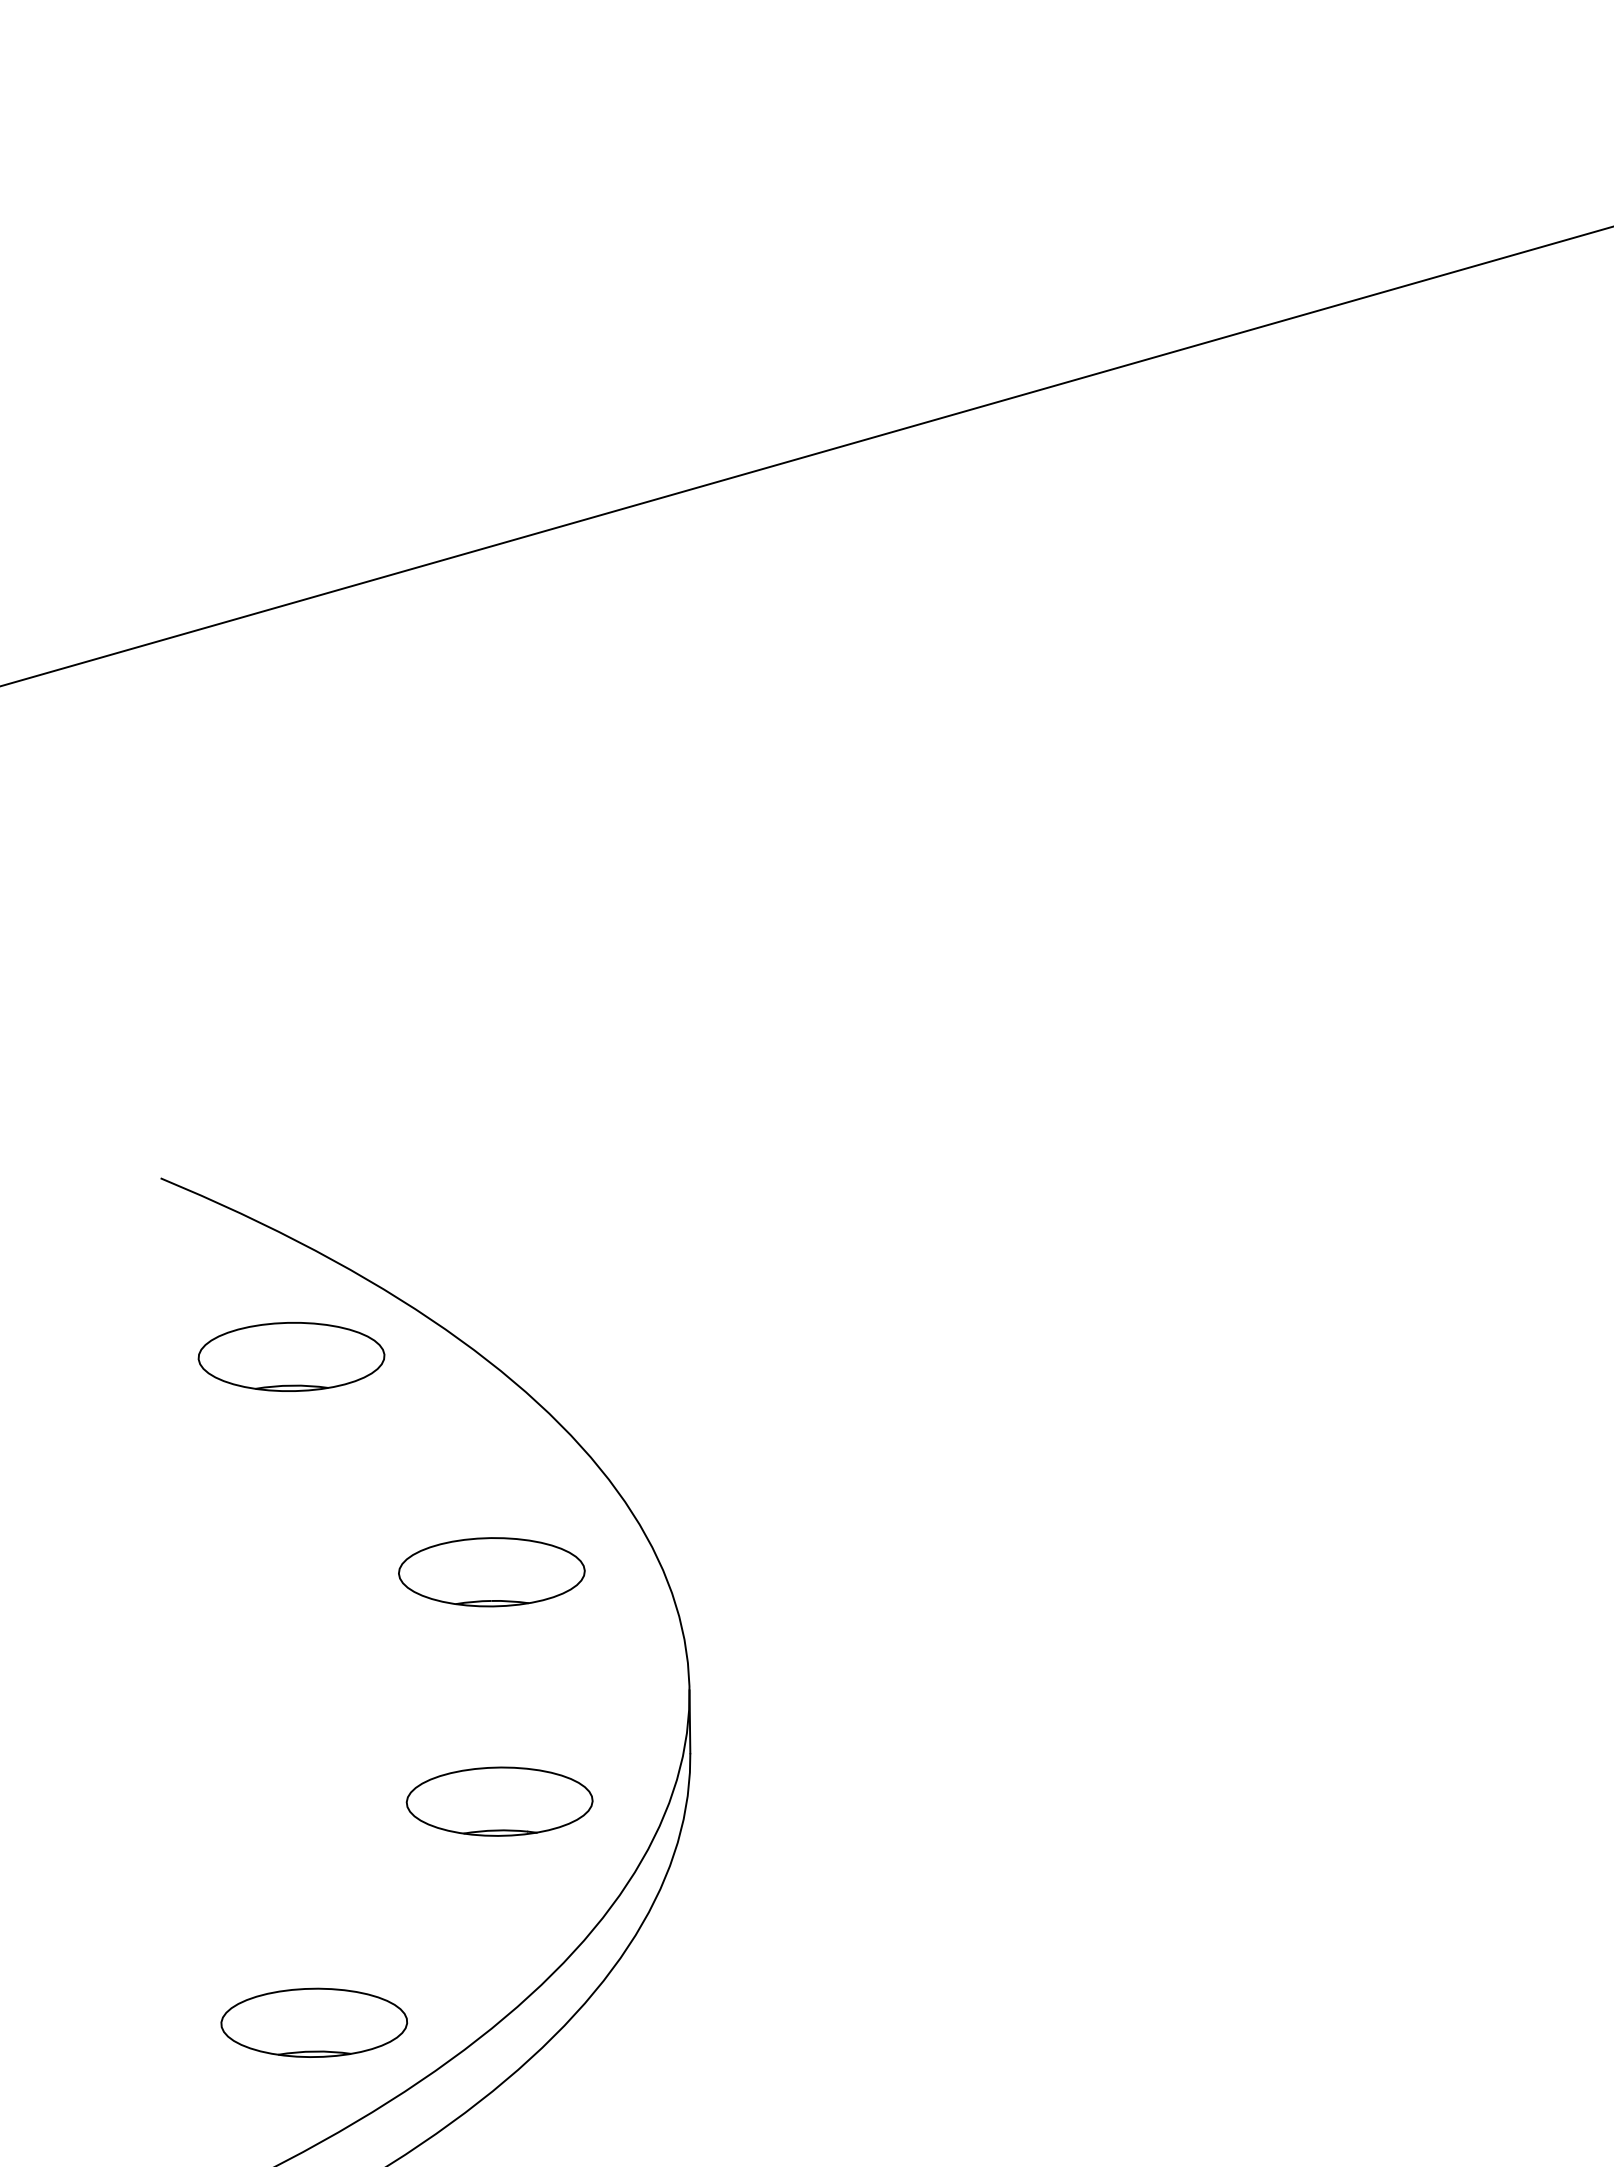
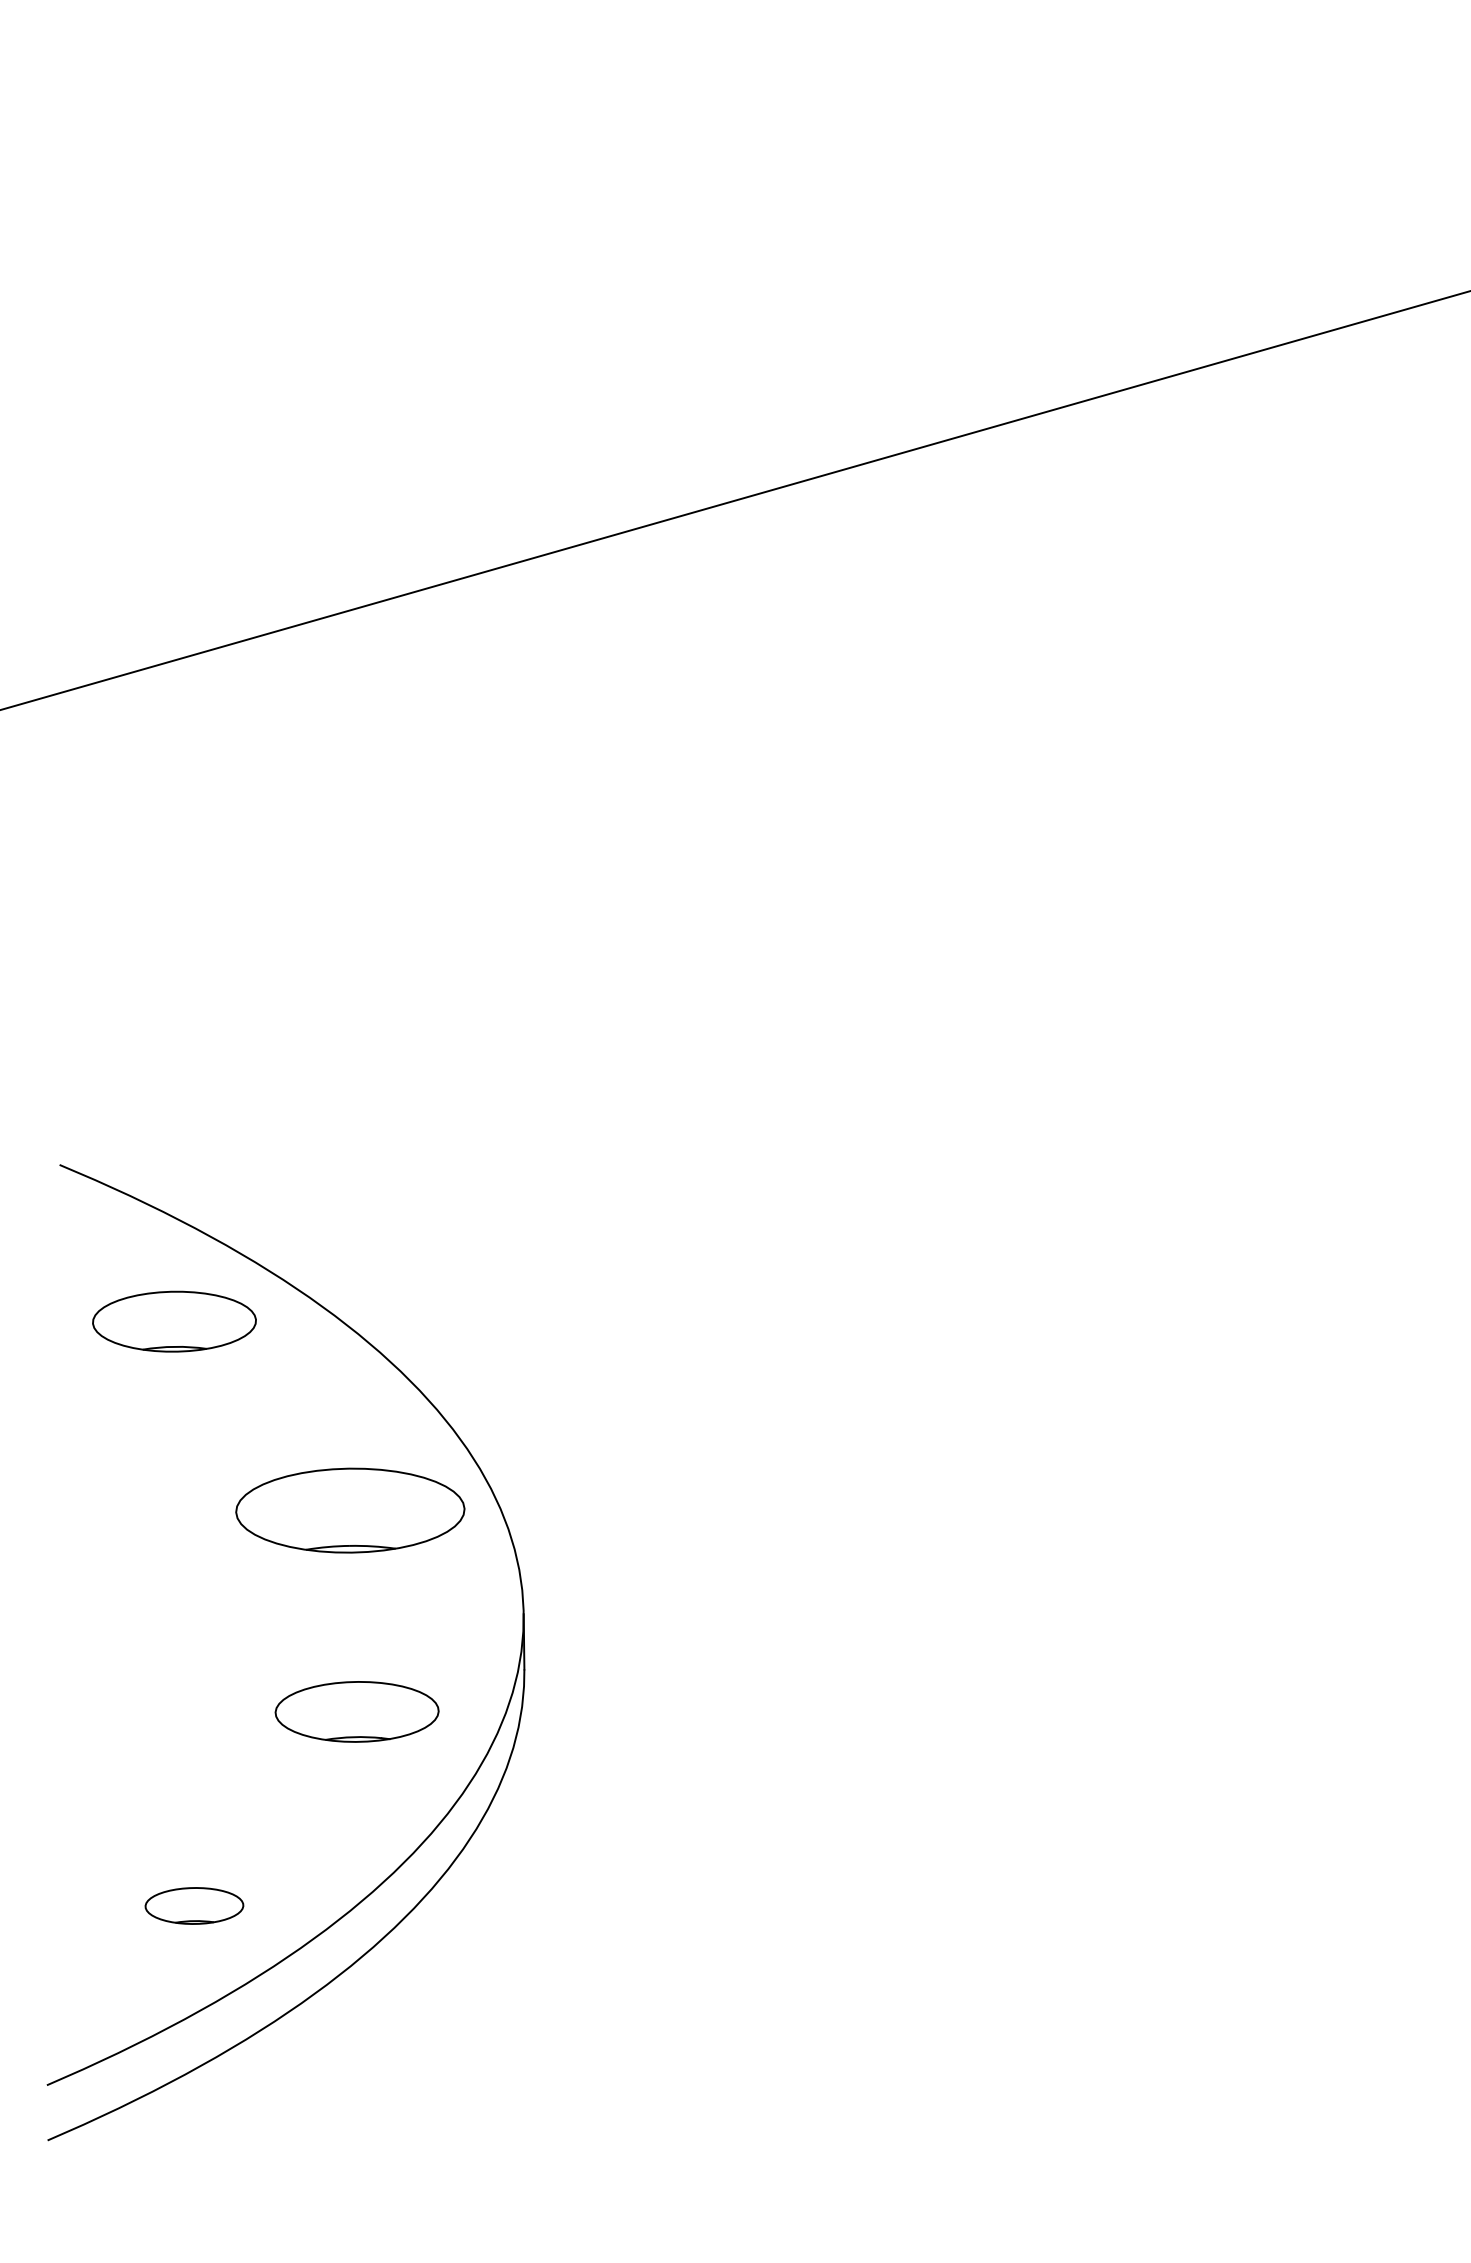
part: (490, 1572) -> (349, 1510), size x1.4
part: (314, 2022) -> (194, 1905), size x0.6

